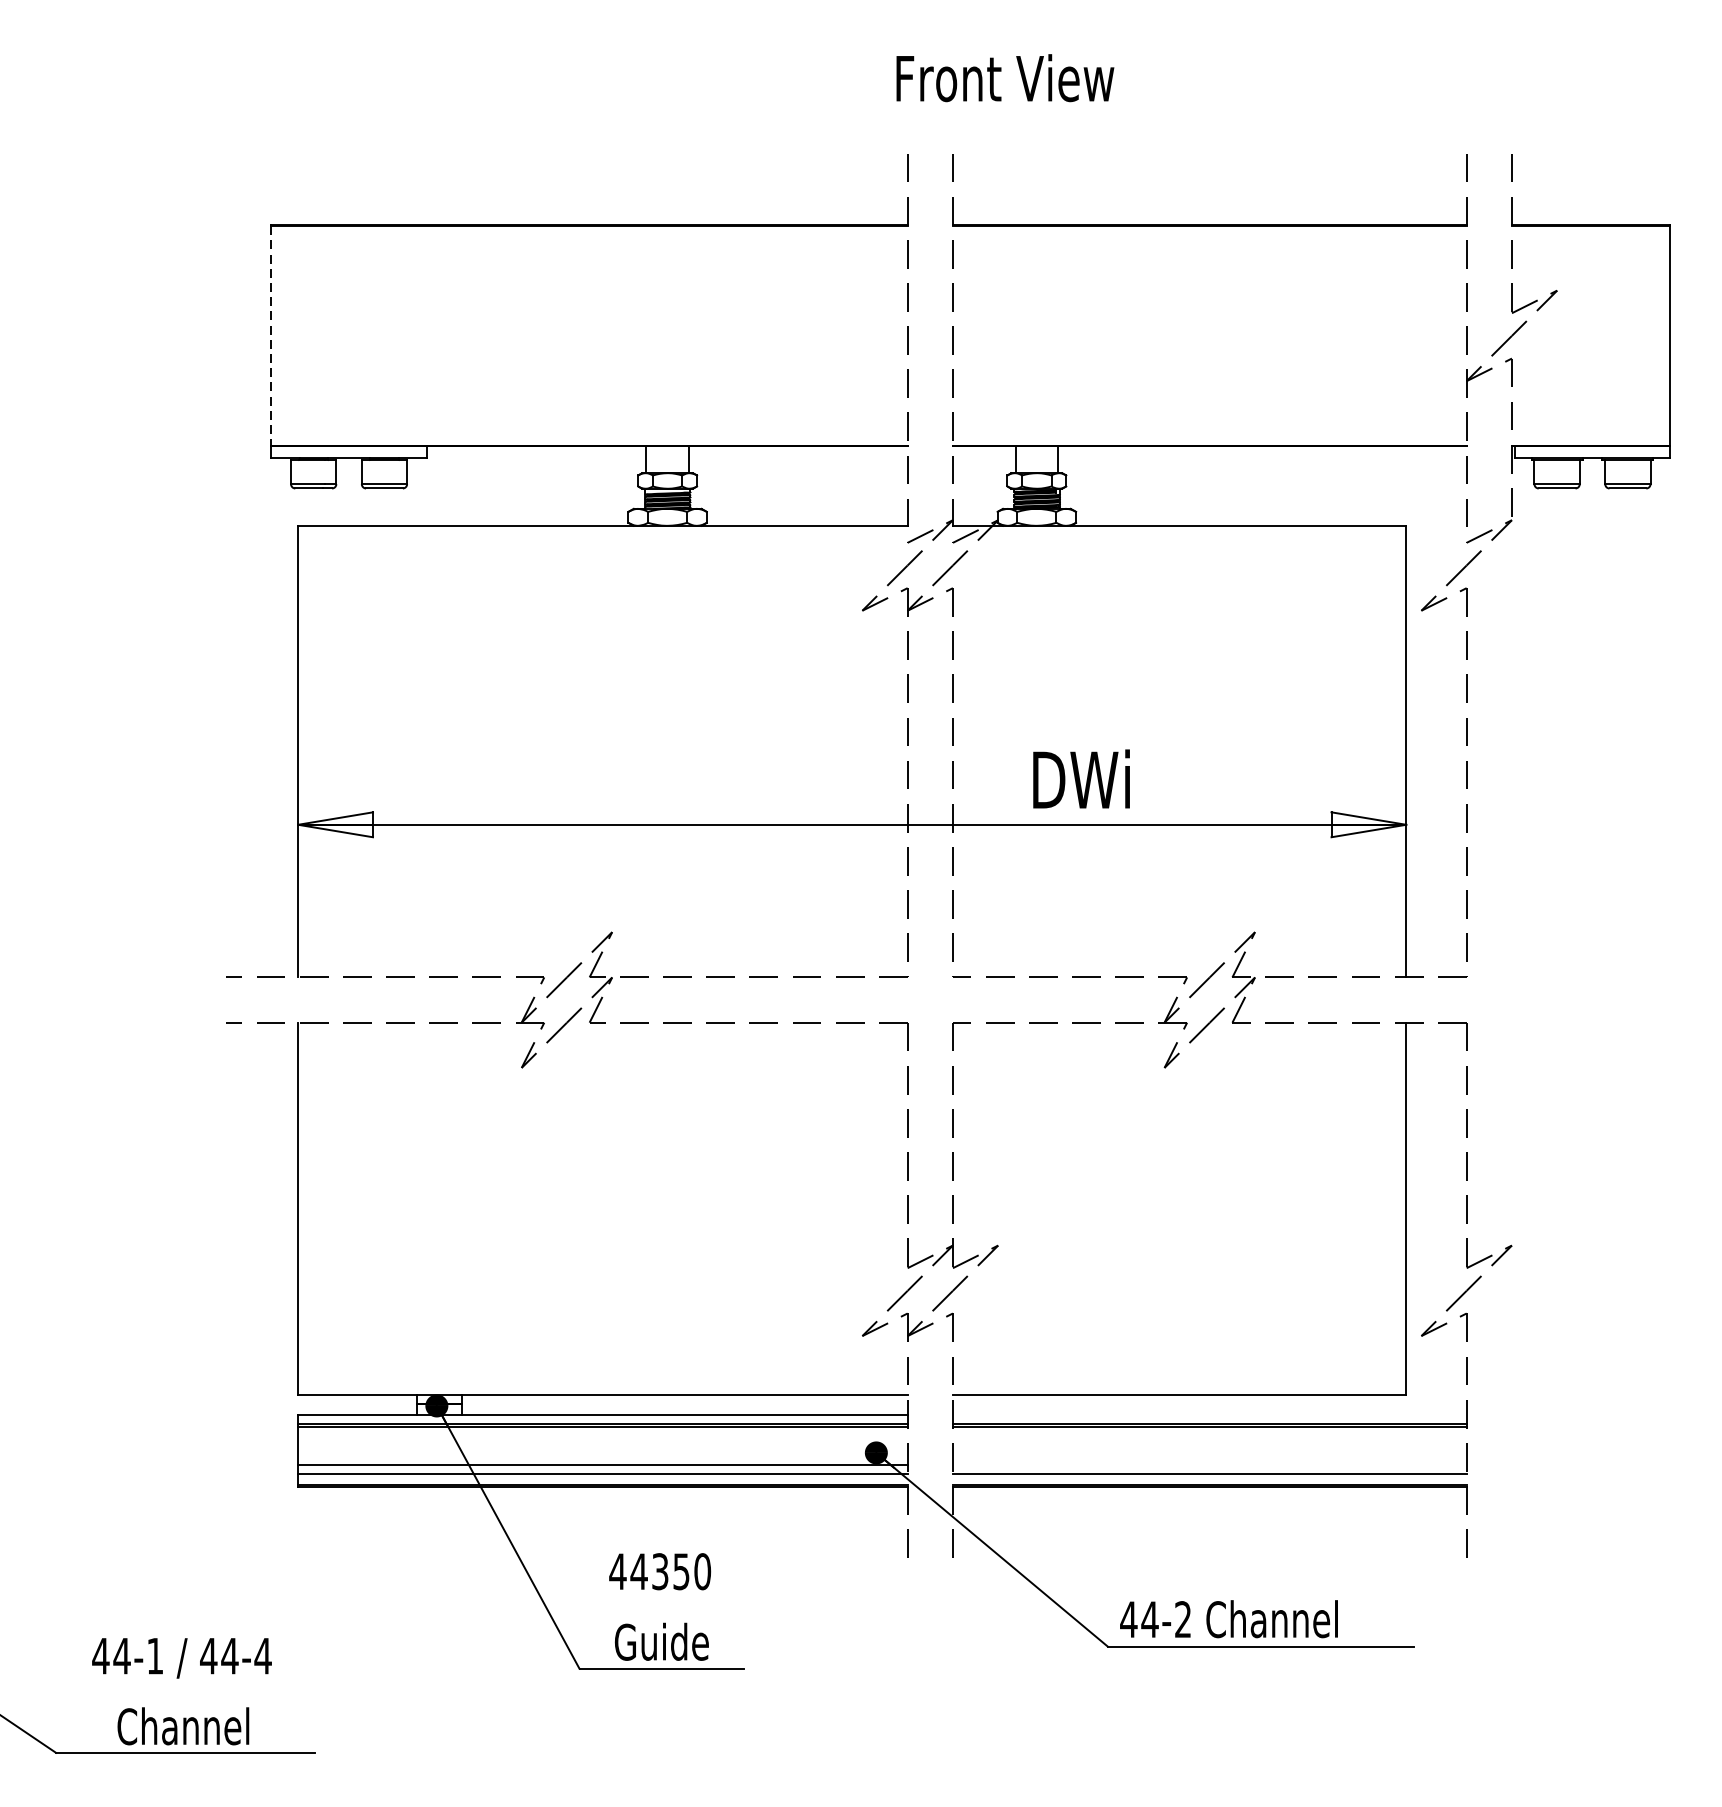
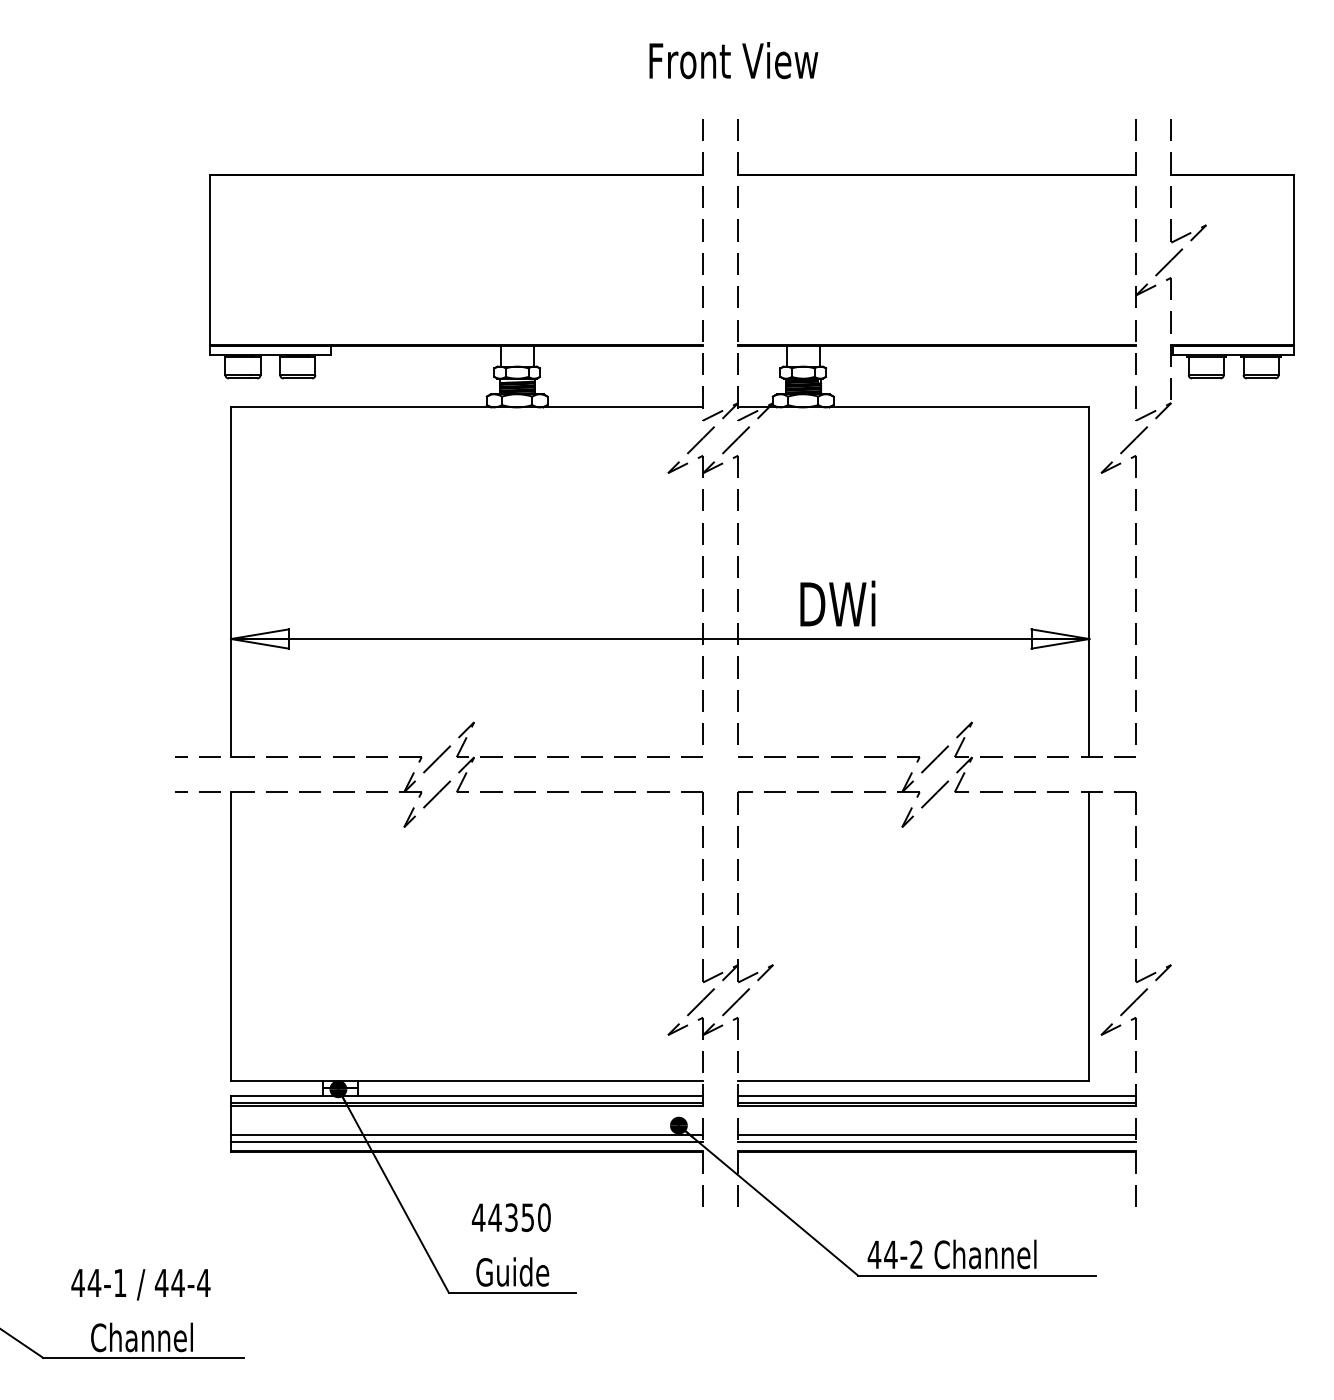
text: (1004, 78) -> (733, 60), moved
line: (271, 336) -> (210, 260), dashed -> solid
line: (1210, 1415) -> (937, 1096), added
line: (1210, 1464) -> (937, 1134), added

